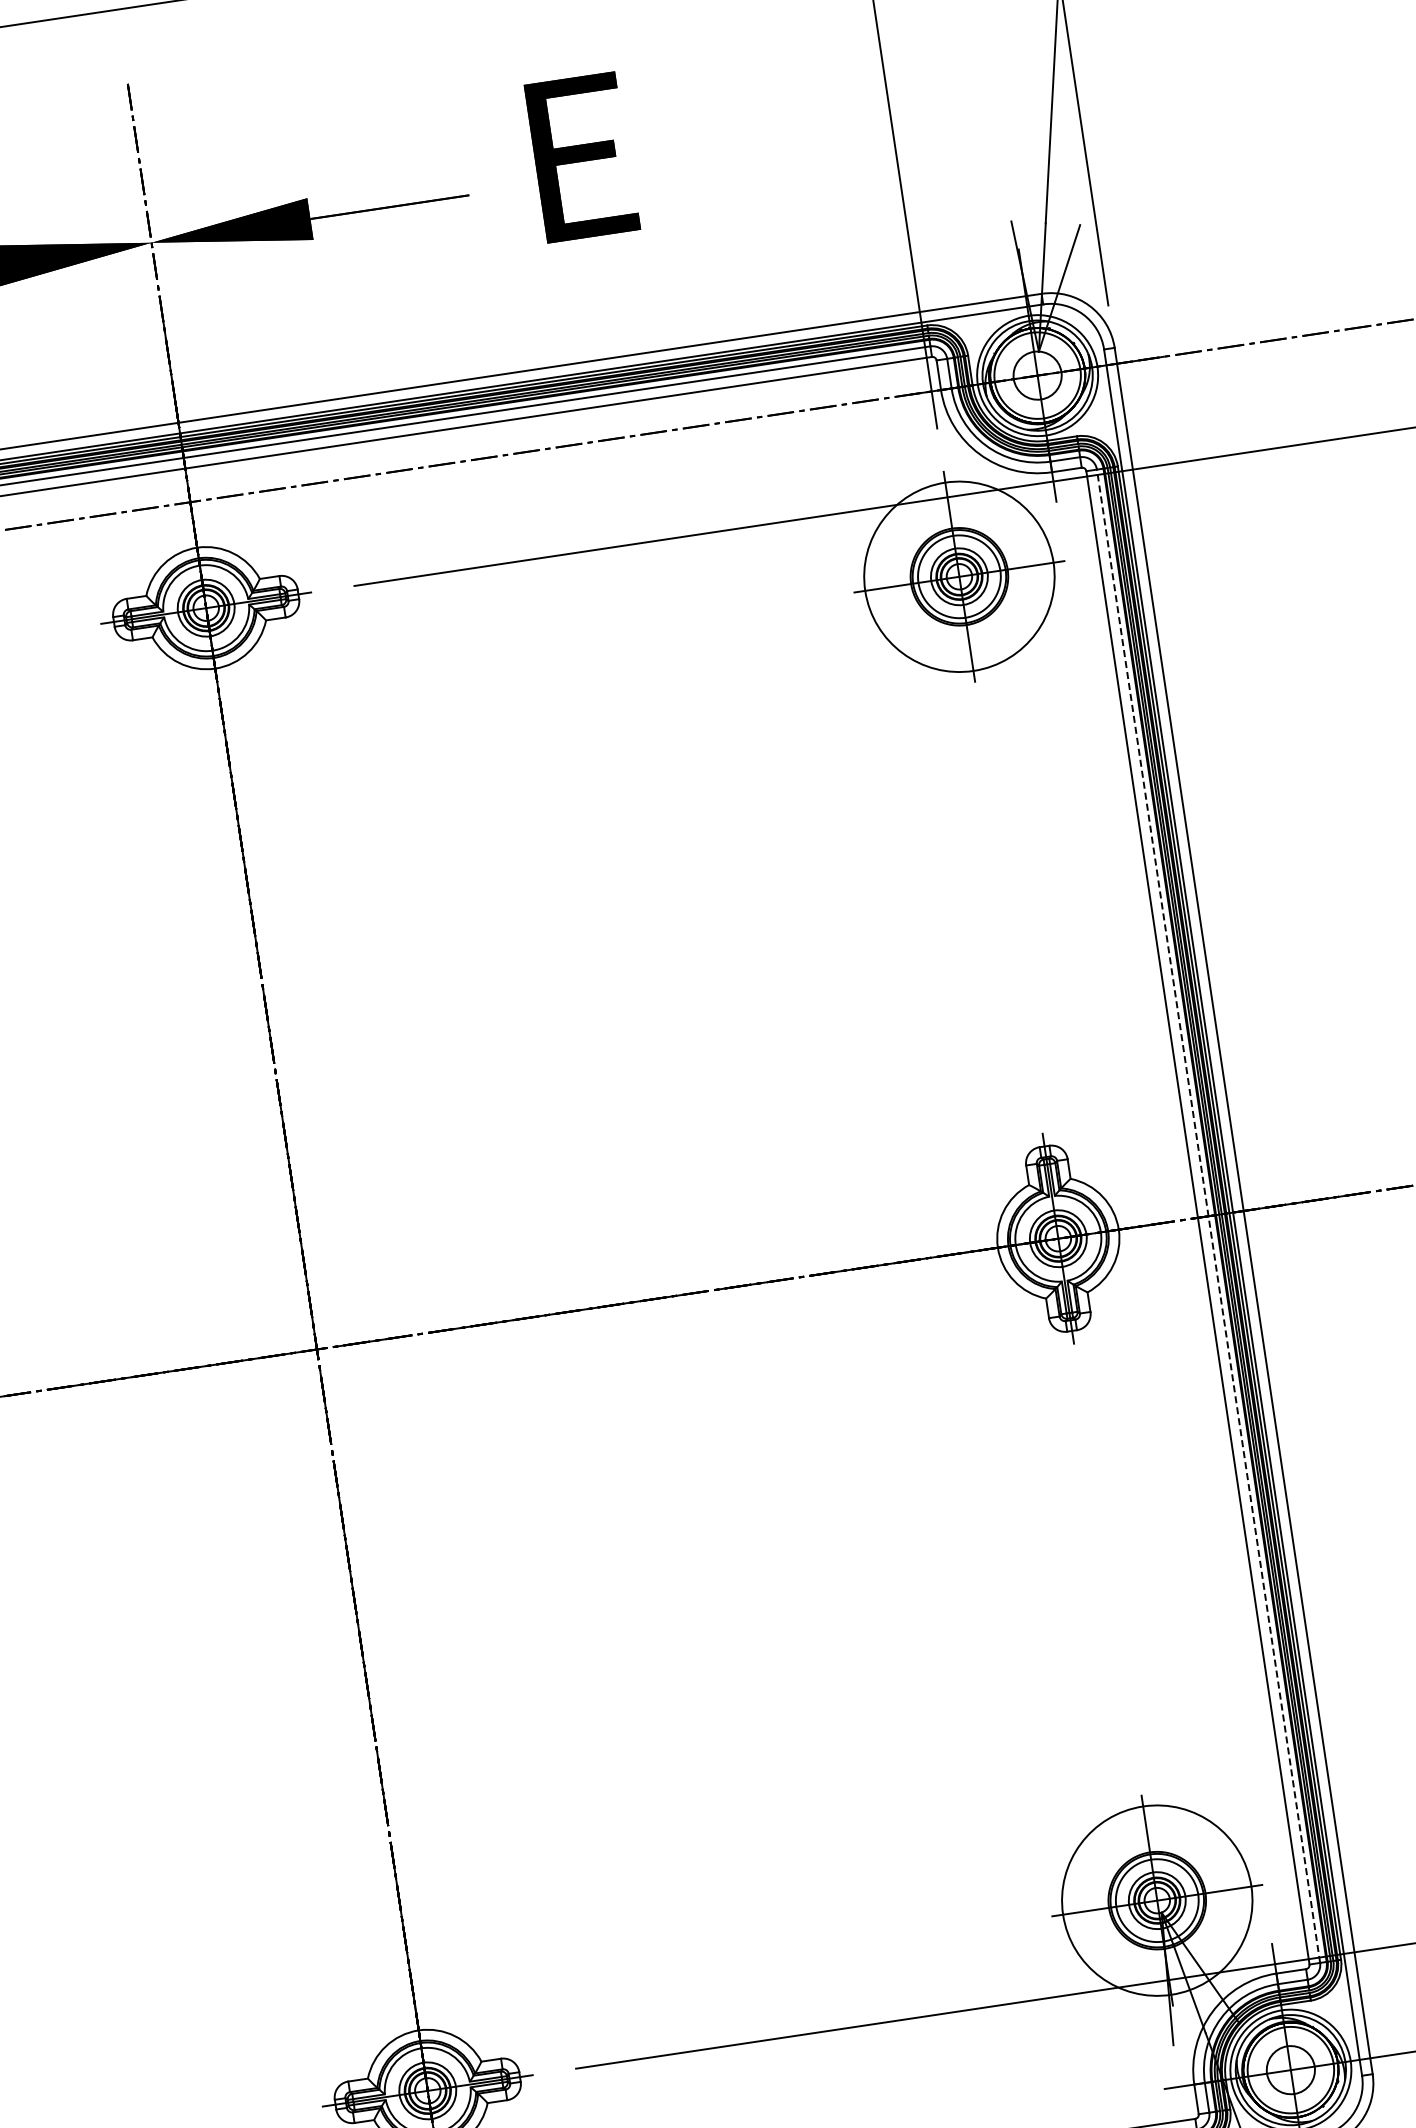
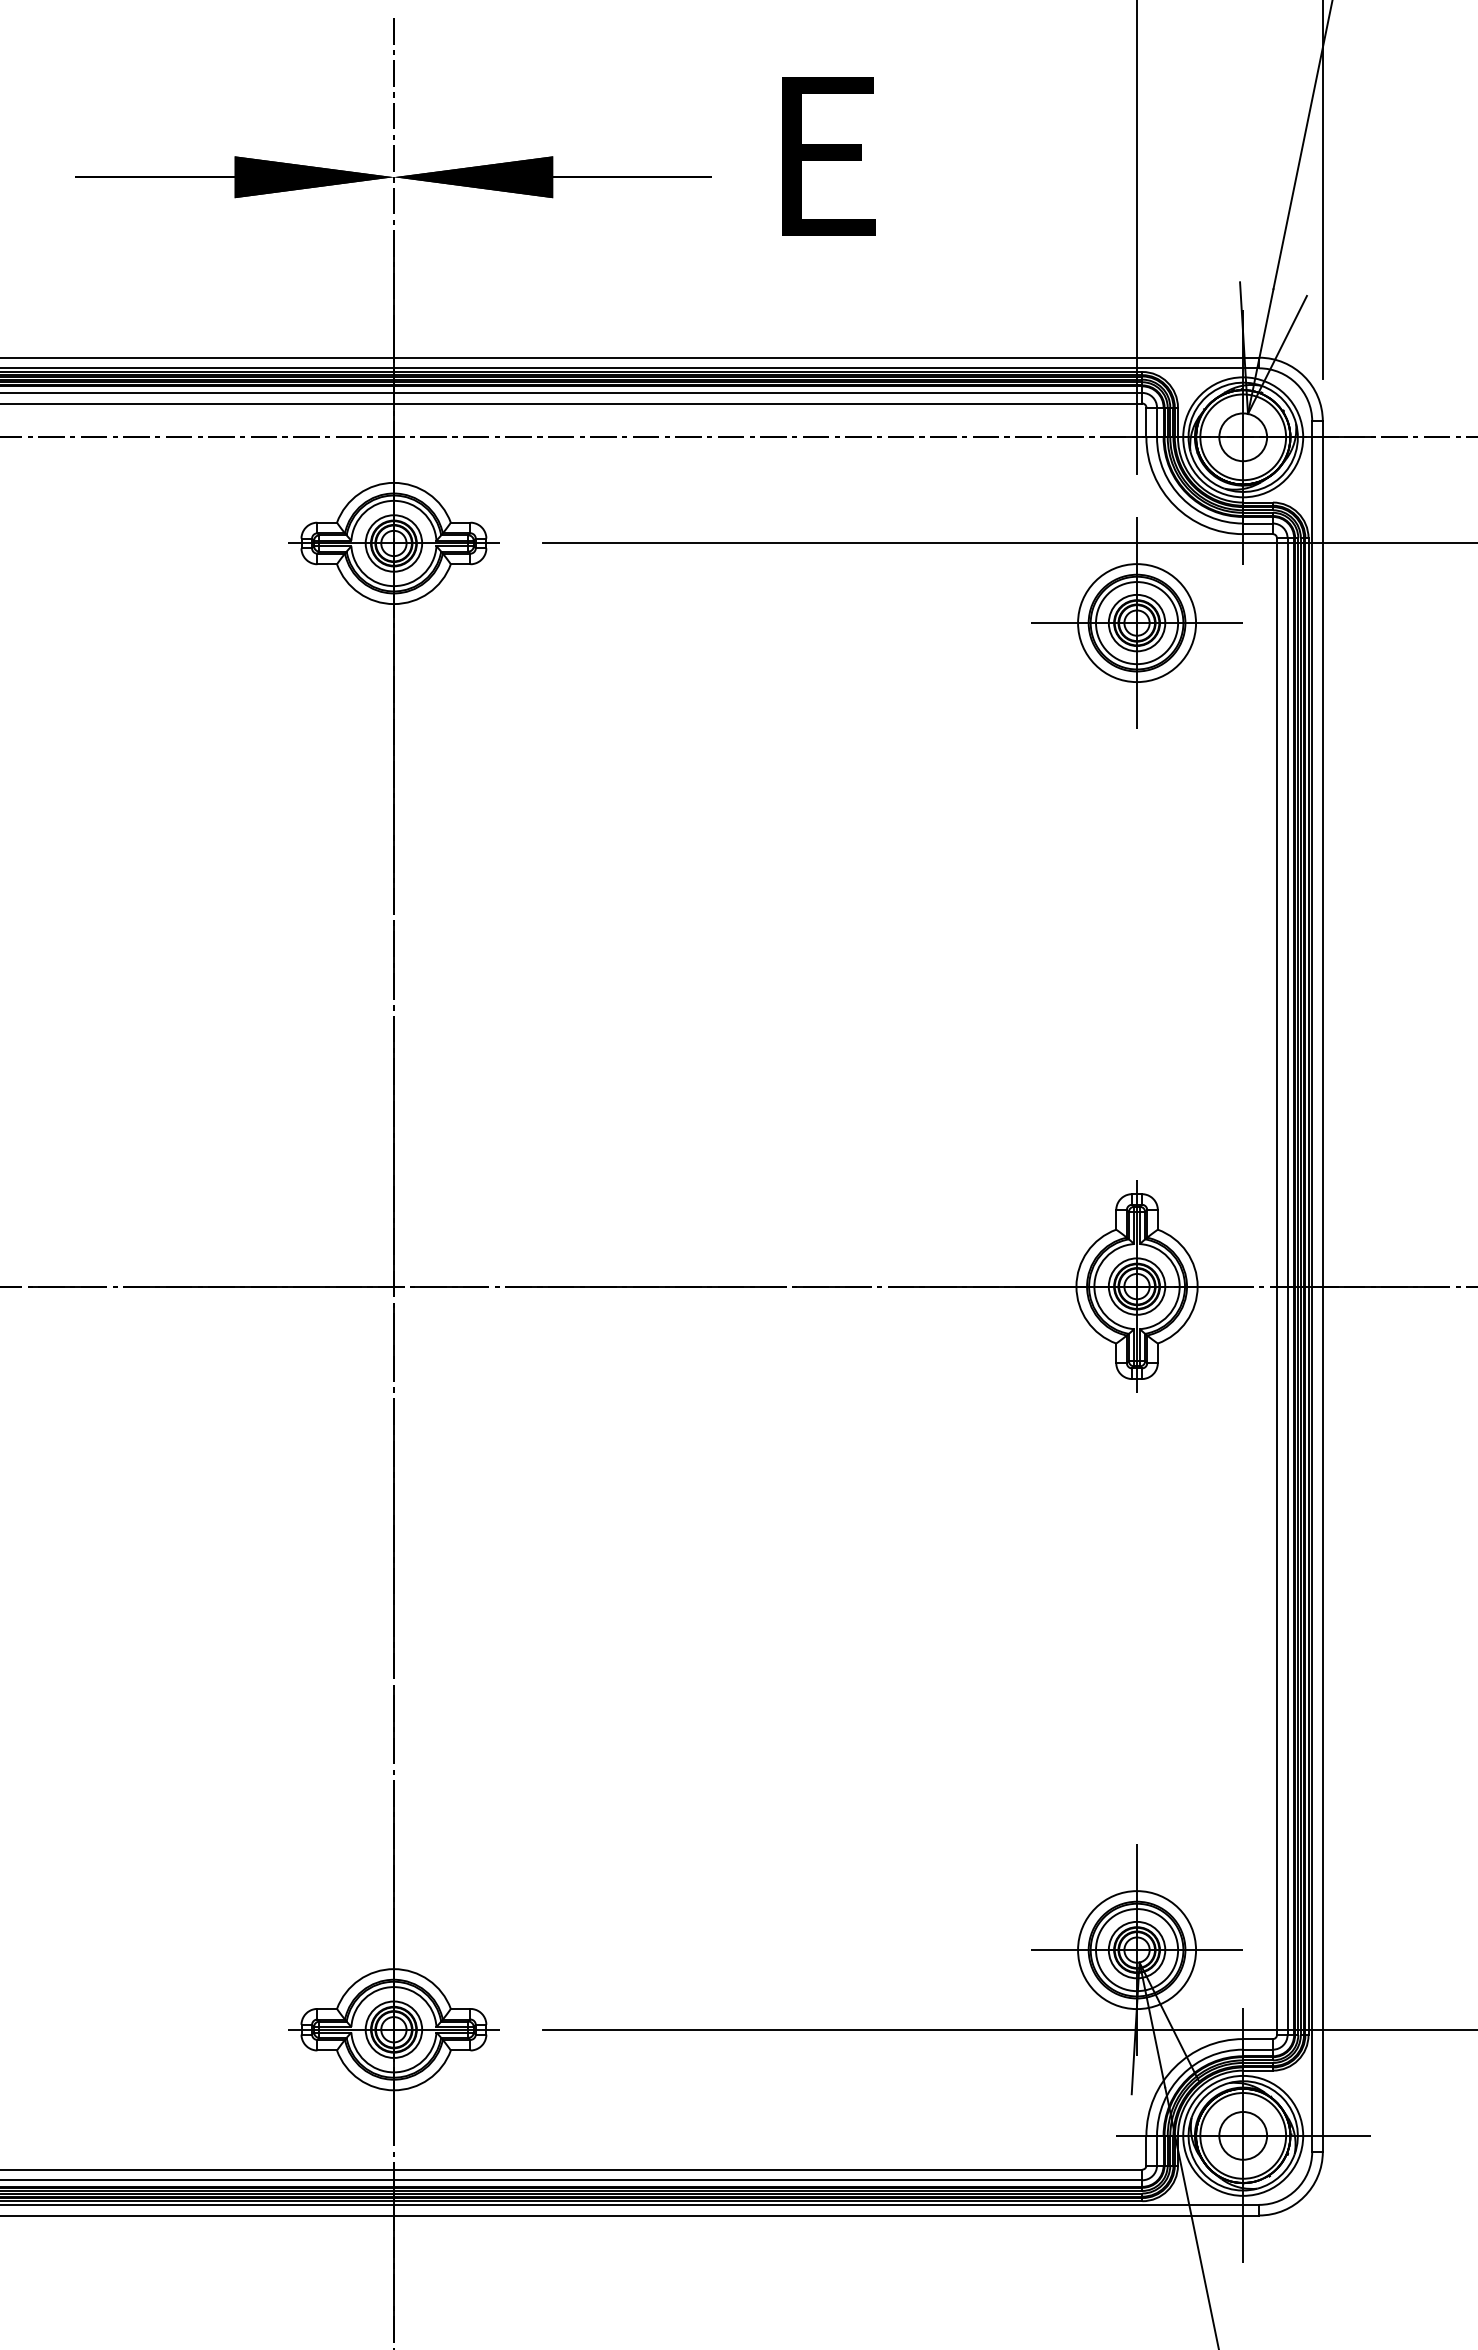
circle: (959, 577) -> (1137, 623), size x0.62
line: (1208, 1216) -> (1287, 1286), dashed -> solid
circle: (1157, 1900) -> (1137, 1950), size x0.62

